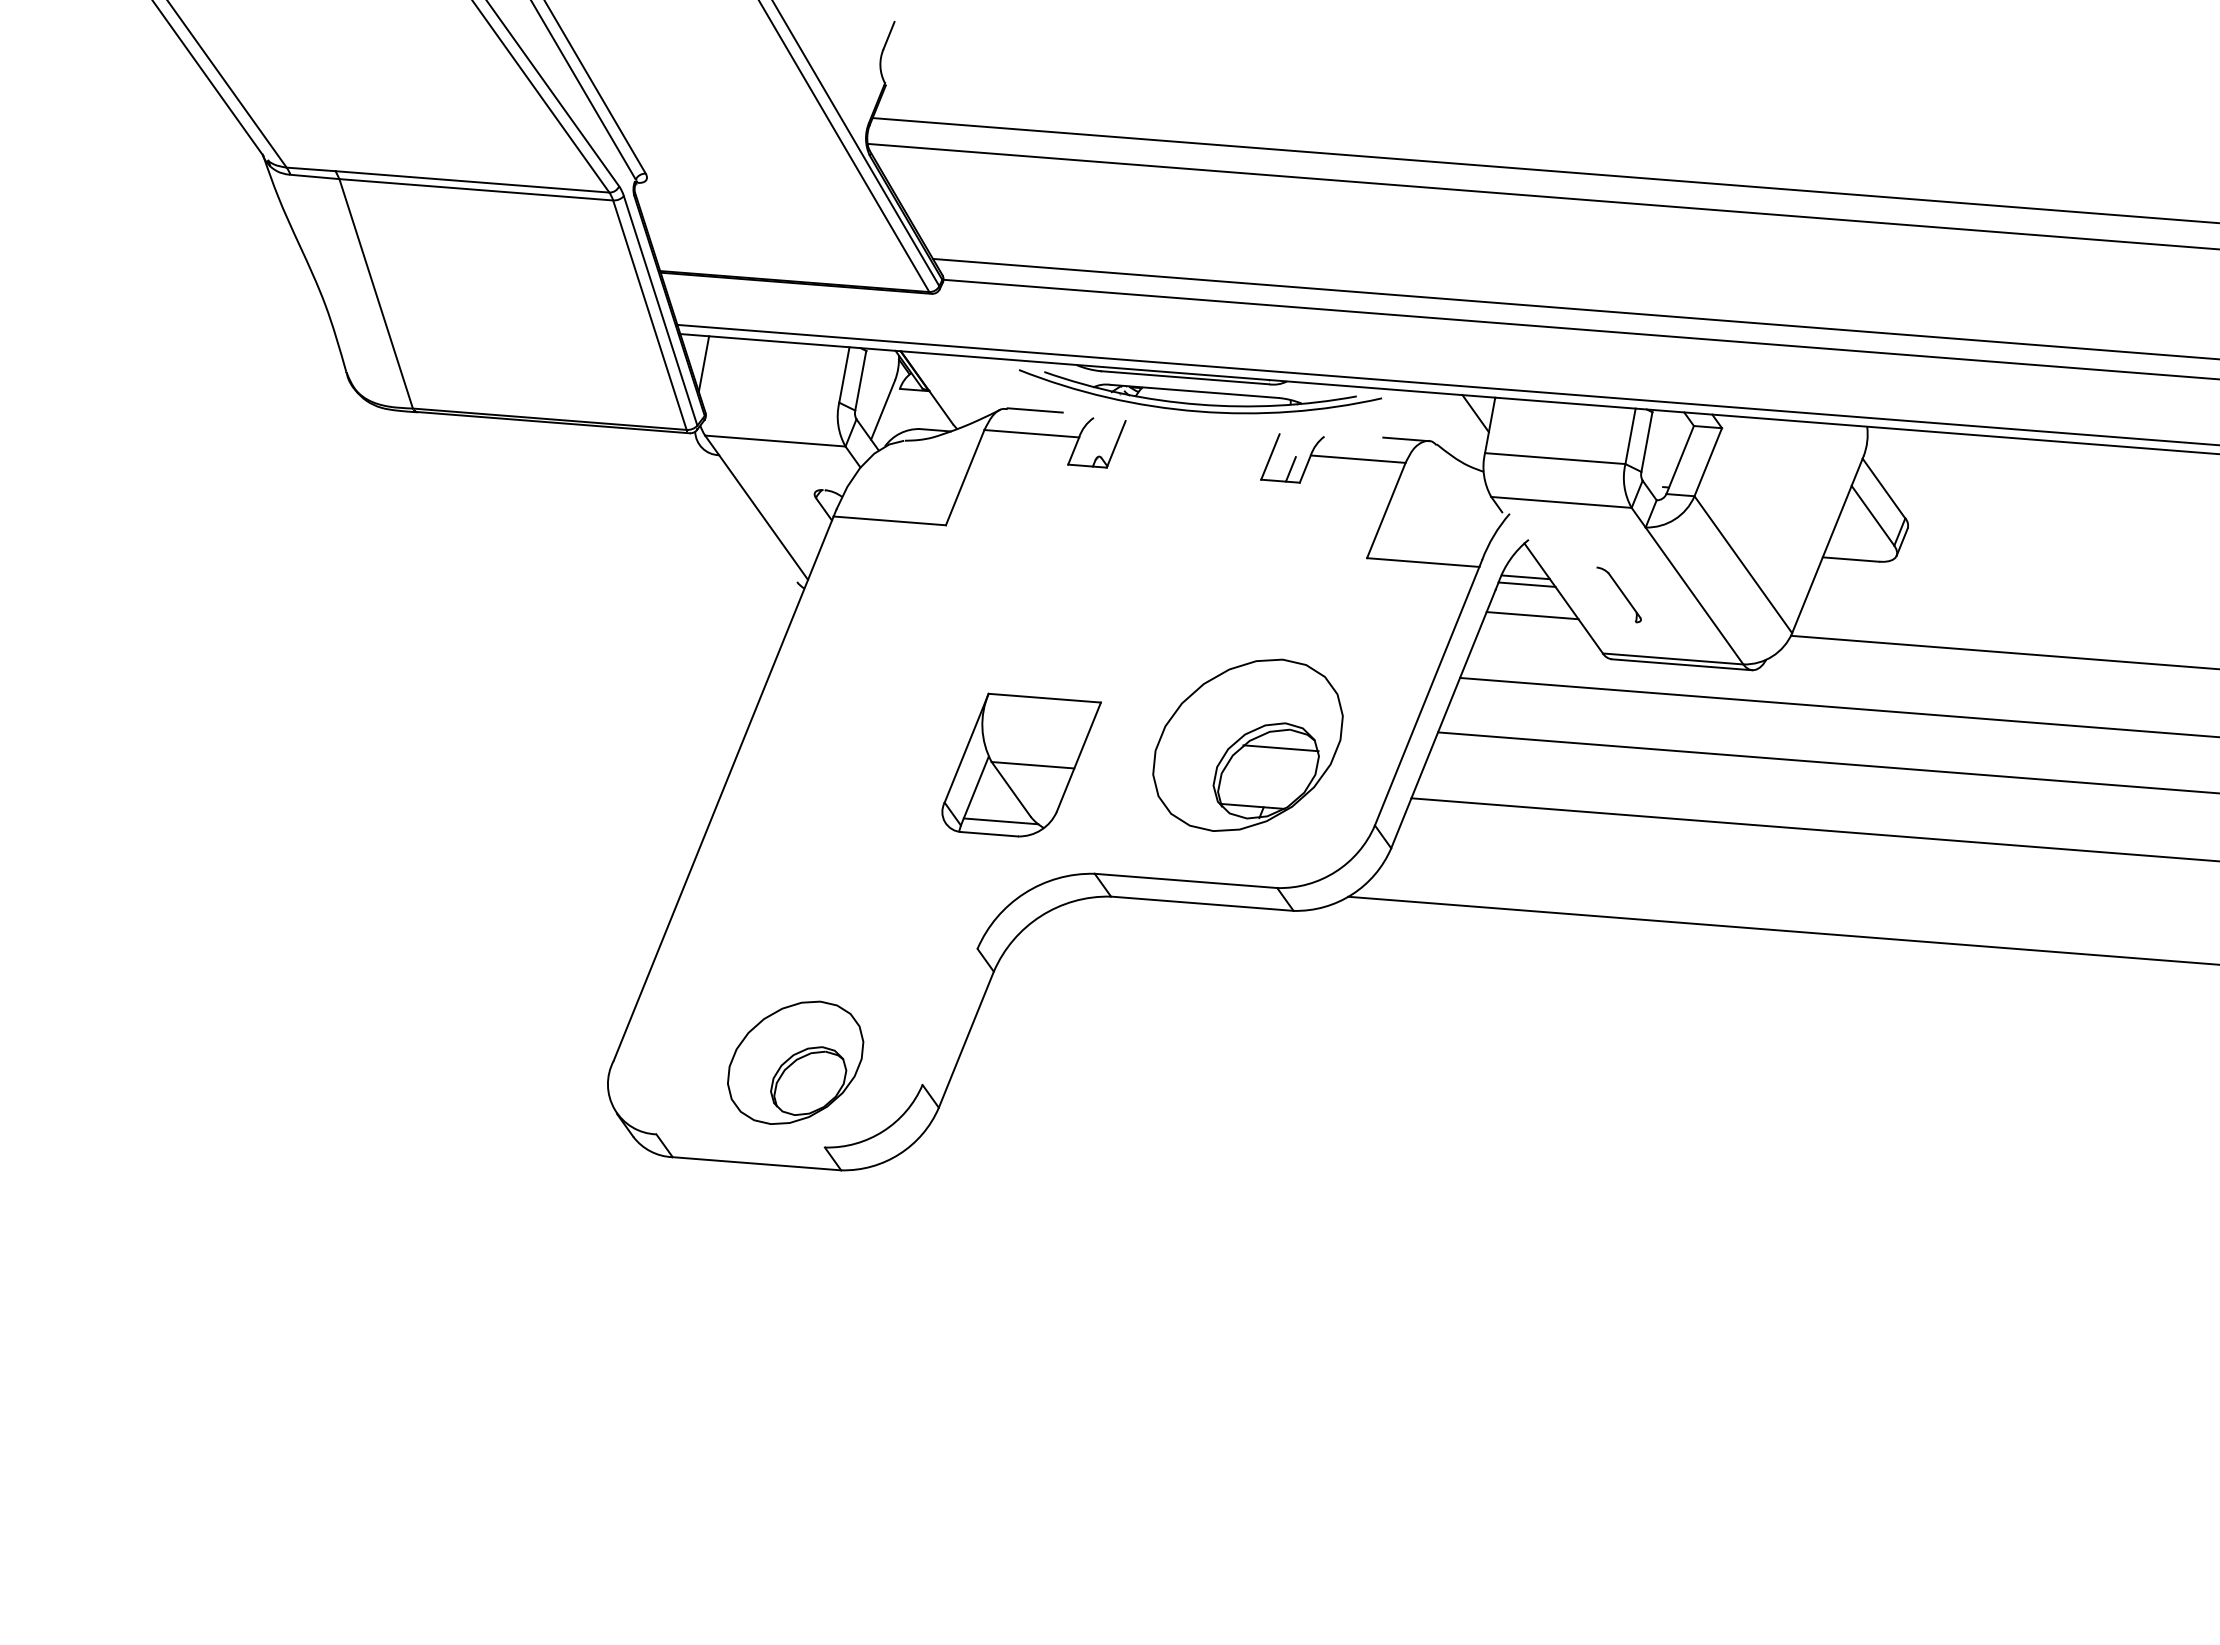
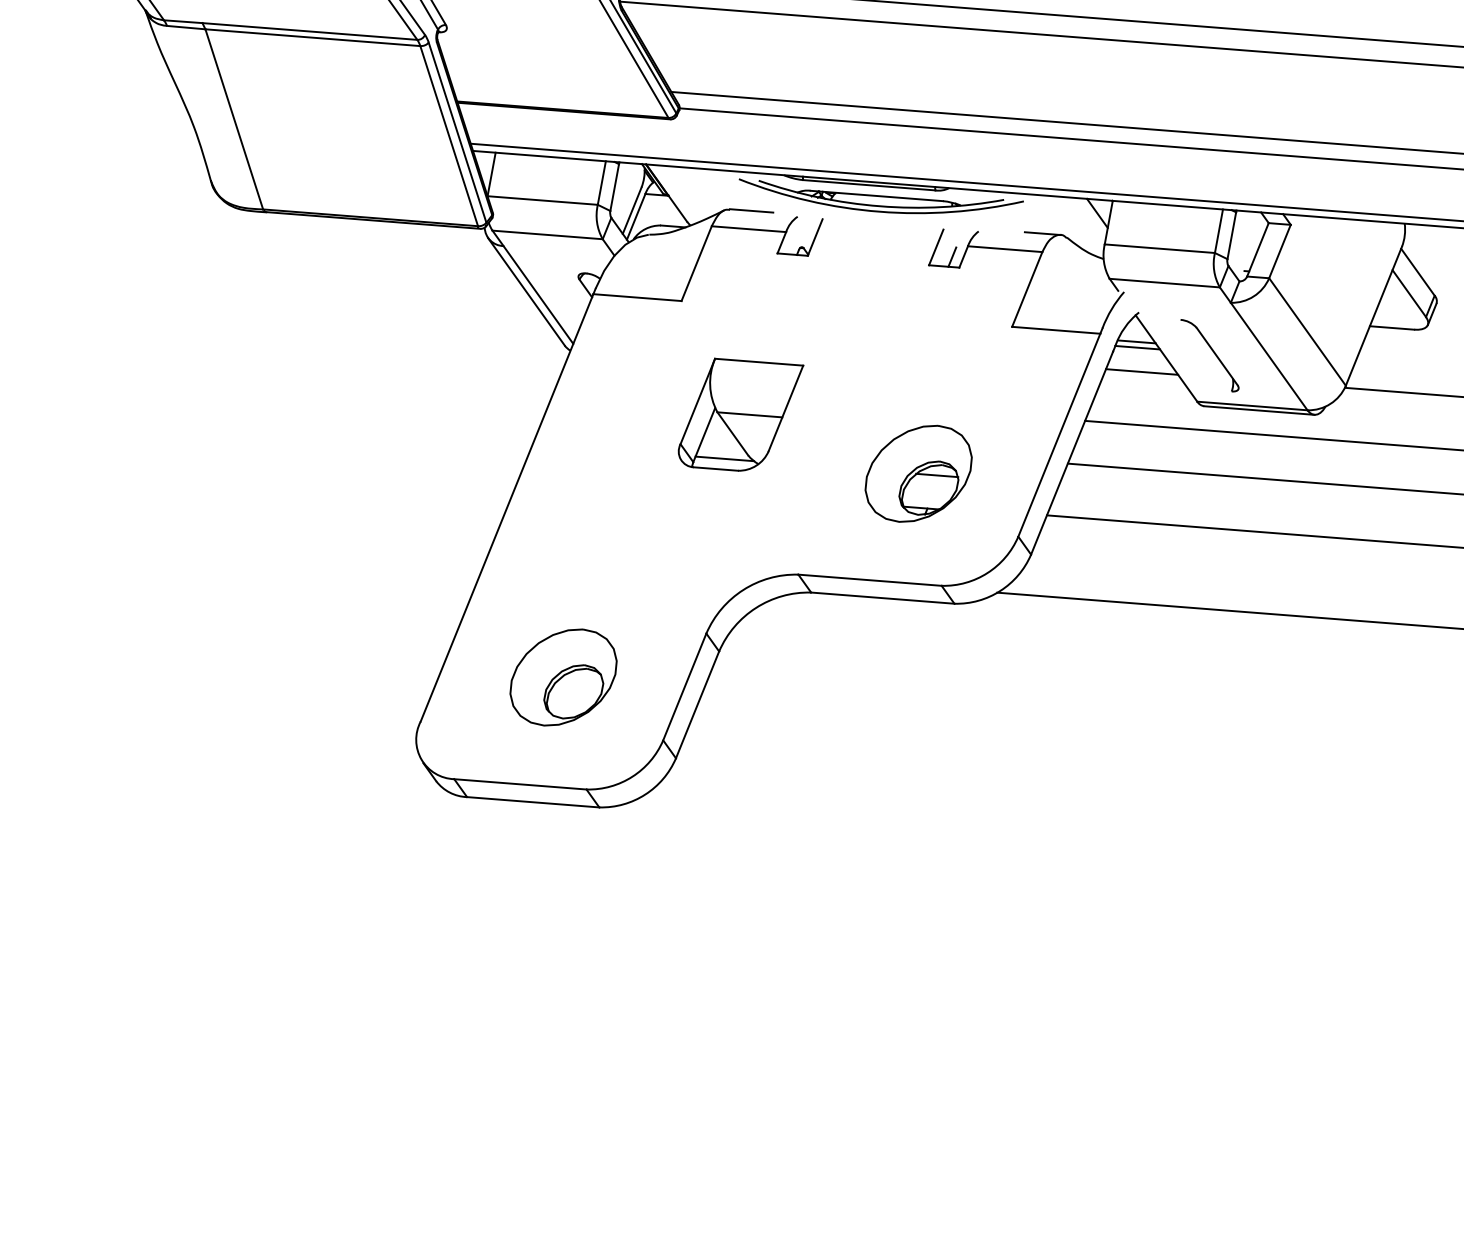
line: (768, 396) -> (542, 199), added
line: (887, 417) -> (635, 216), added
line: (748, 513) -> (526, 291), added
part: (1618, 594) -> (1209, 355), size x1.67
part: (1247, 745) -> (918, 473), size x0.71
part: (1021, 764) -> (740, 414), moved
line: (949, 1016) -> (684, 686), added
part: (795, 1062) -> (563, 677), moved
line: (740, 1140) -> (520, 784), added

